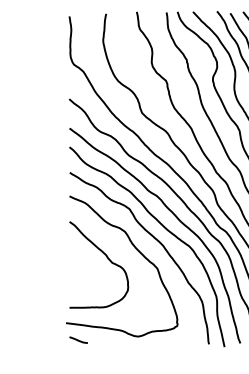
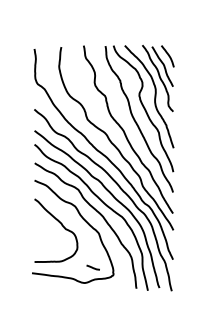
curve: (77, 339) -> (92, 267), moved

